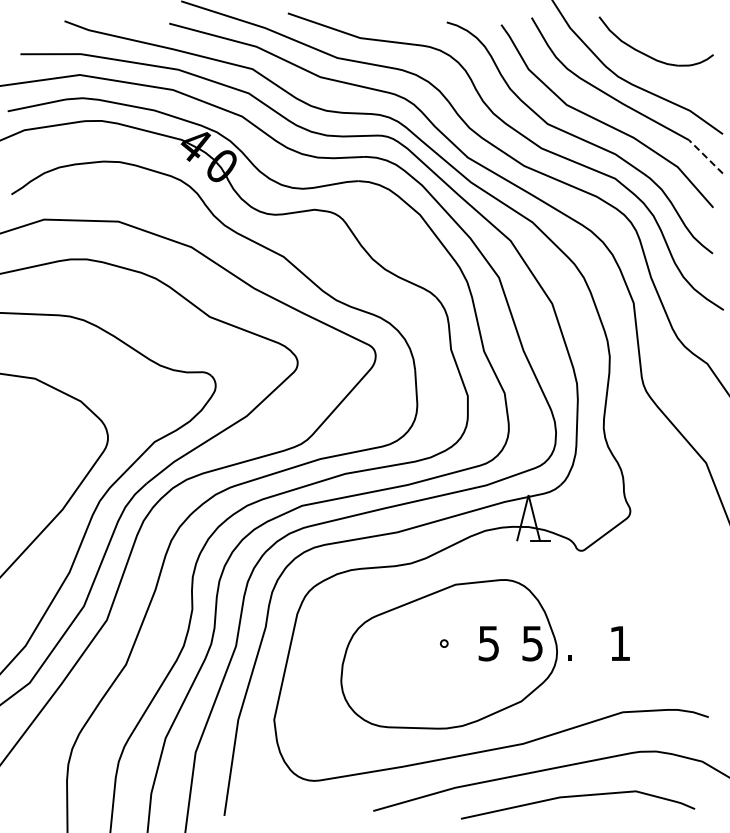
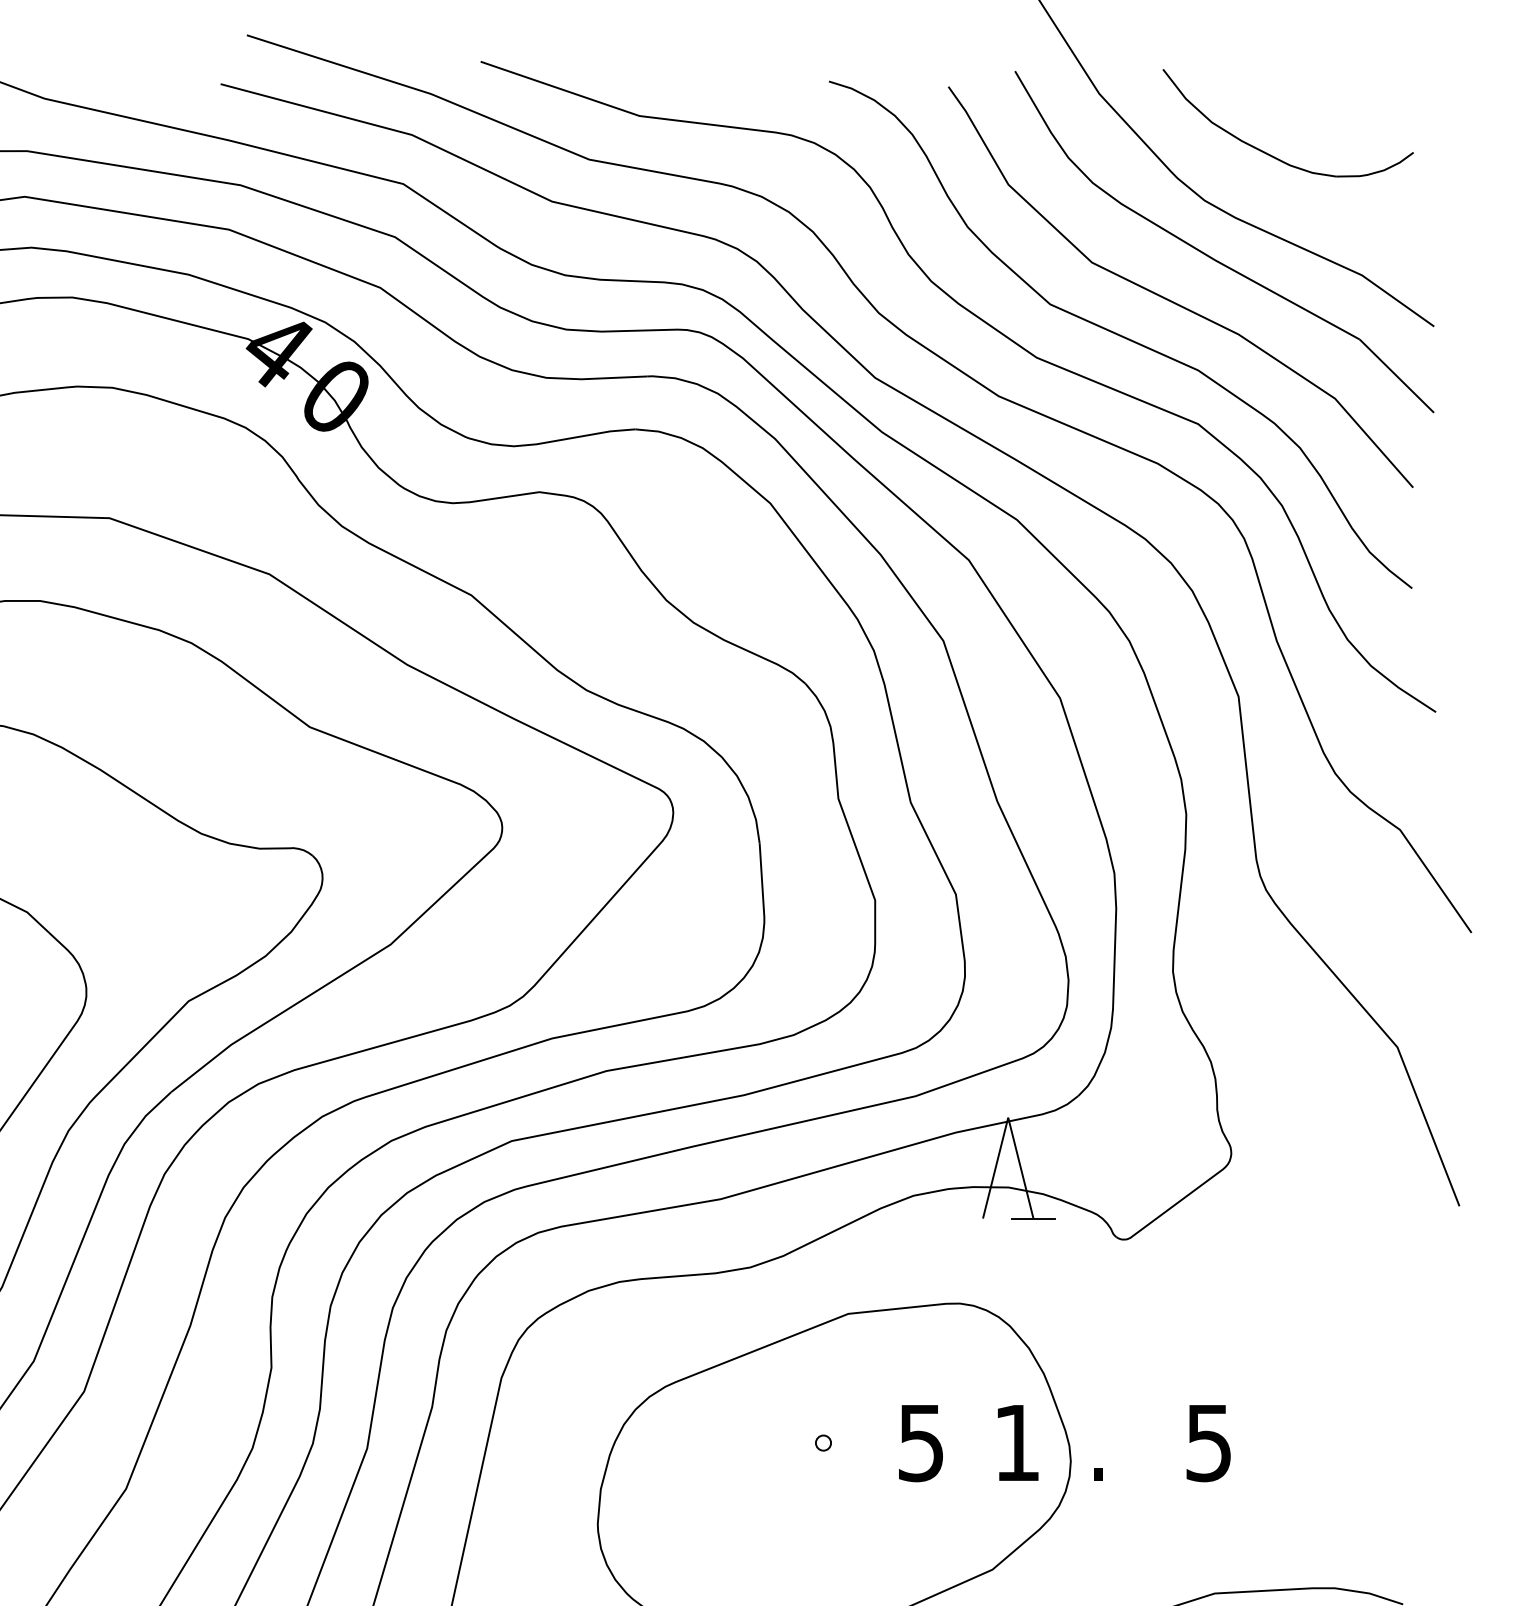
line: (705, 156) -> (1395, 375), dashed -> solid
text: (532, 643) -> (1016, 1442), 5 -> 1
text: (620, 643) -> (1209, 1442), 1 -> 5

